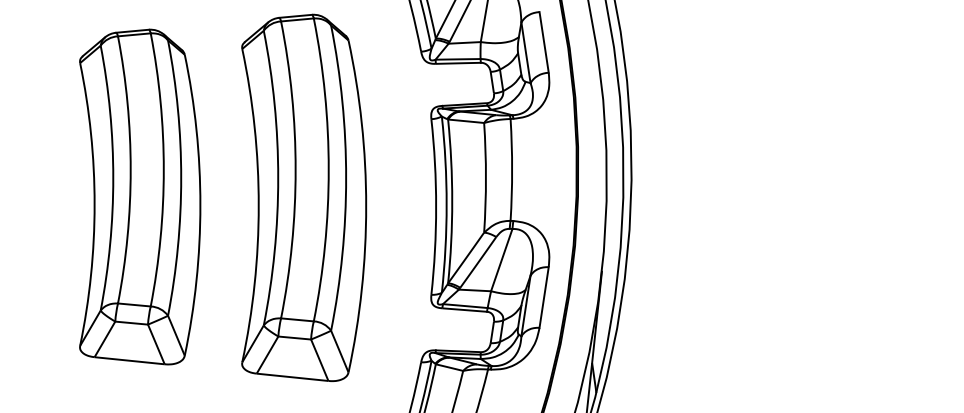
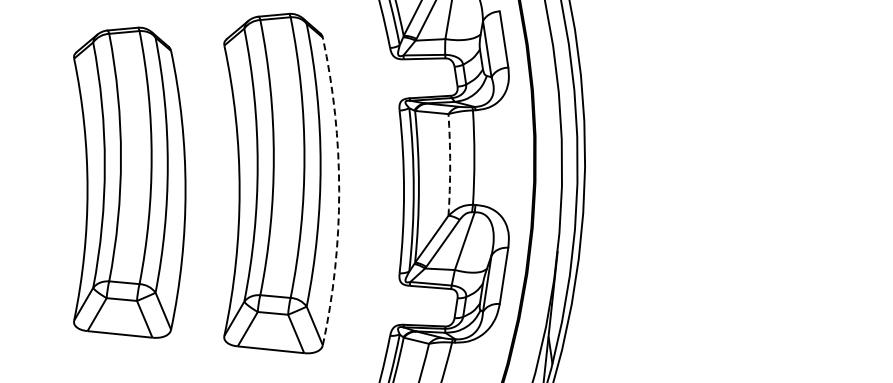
arc: (486, 177) -> (450, 164), solid -> dashed
arc: (366, 206) -> (339, 191), solid -> dashed

